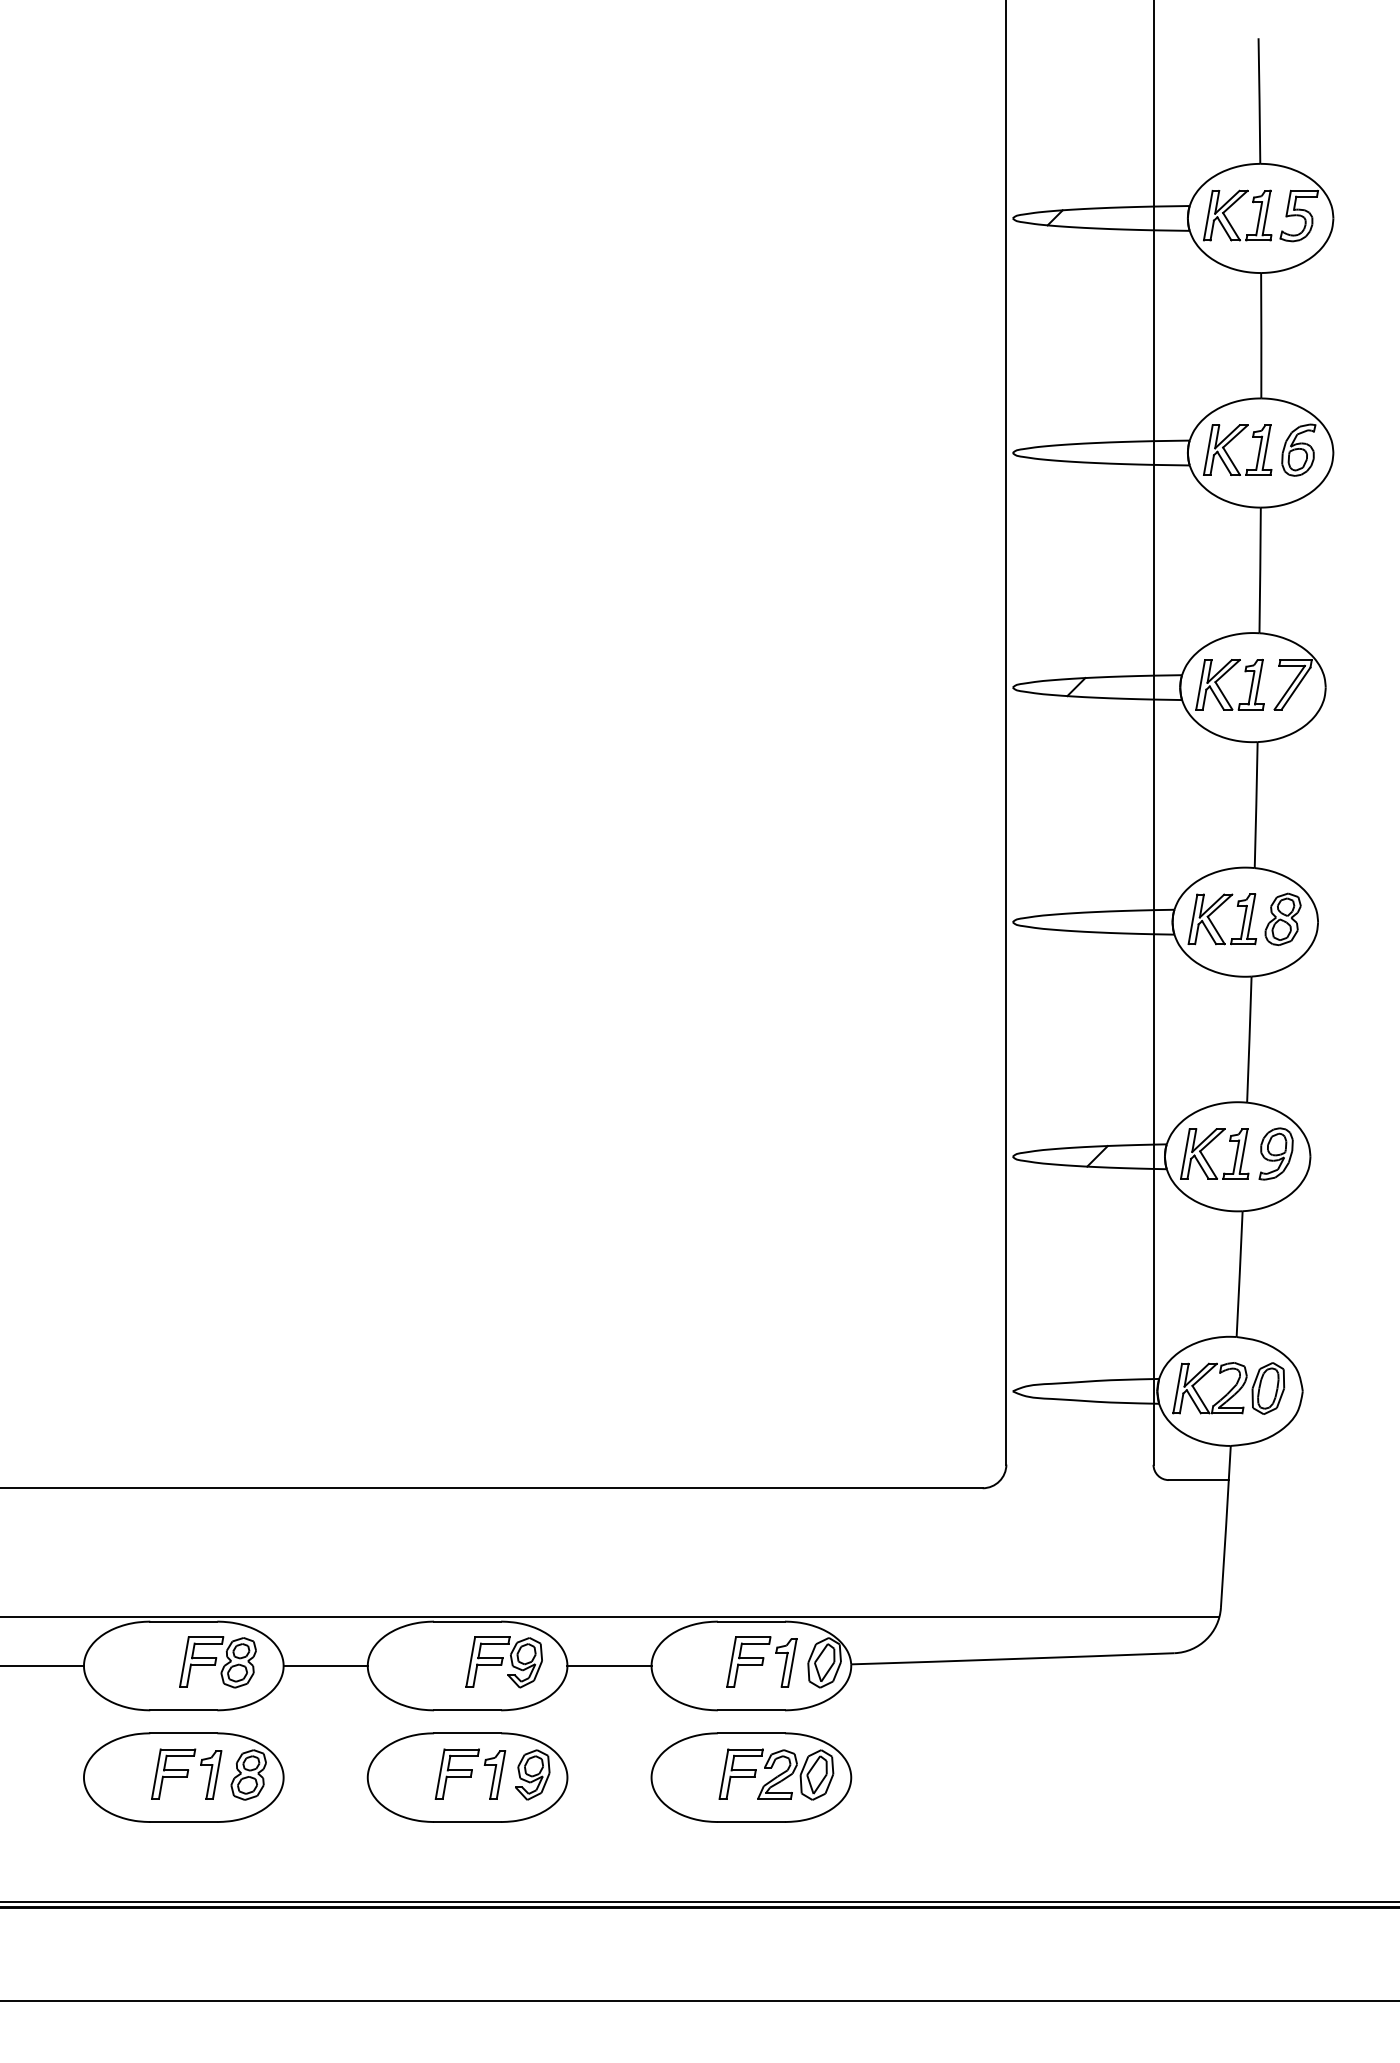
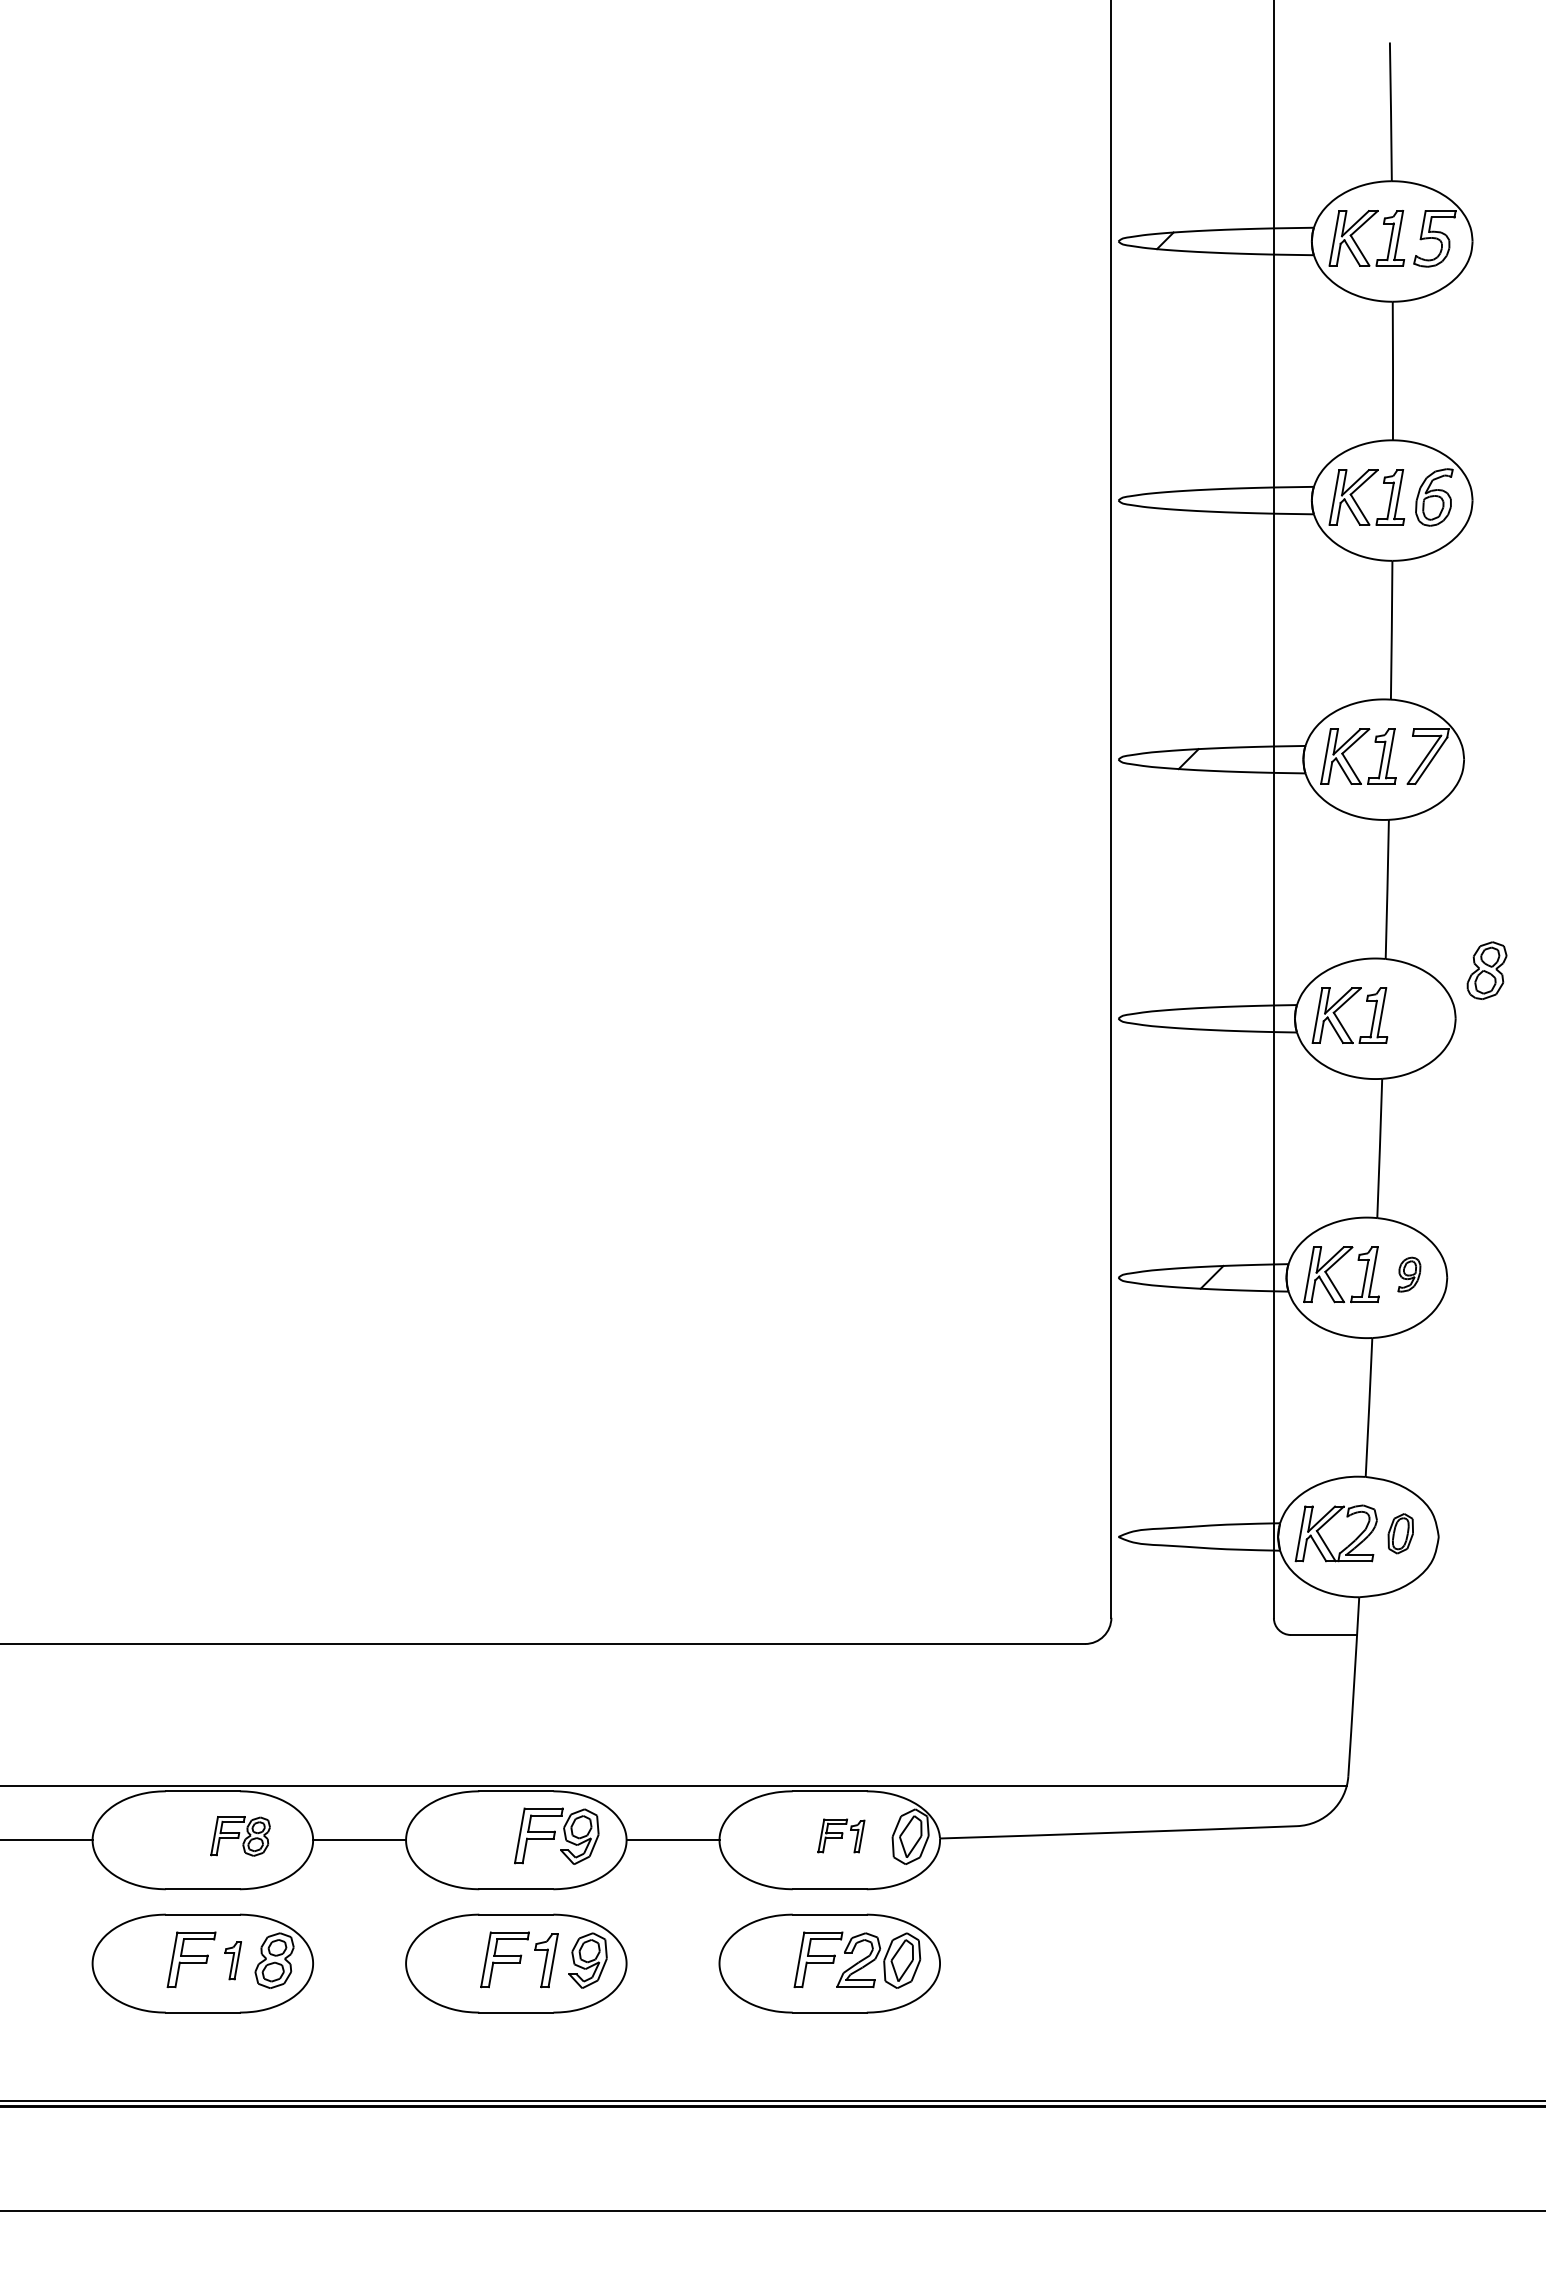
part: (1282, 919) -> (1486, 970), moved
part: (1276, 1153) -> (1409, 1274), size x0.6
part: (1268, 1388) -> (1400, 1533), size x0.7
part: (762, 1661) -> (841, 1835), size x0.6
part: (217, 1662) -> (240, 1836), size x0.7
part: (211, 1774) -> (233, 1960), size x0.7

